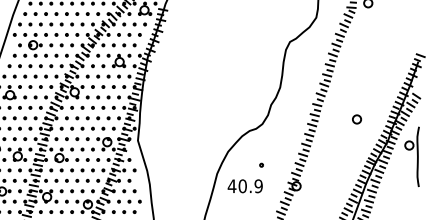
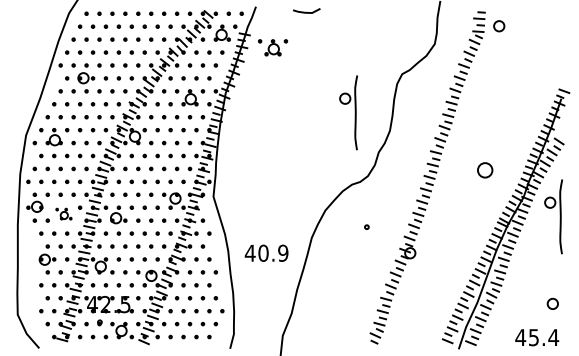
part: (186, 20) -> (273, 47), added
part: (246, 72) -> (348, 112), added
part: (357, 119) -> (485, 170), size x1.4
part: (17, 154) -> (63, 213), size x0.7
text: (245, 185) -> (266, 252), moved

